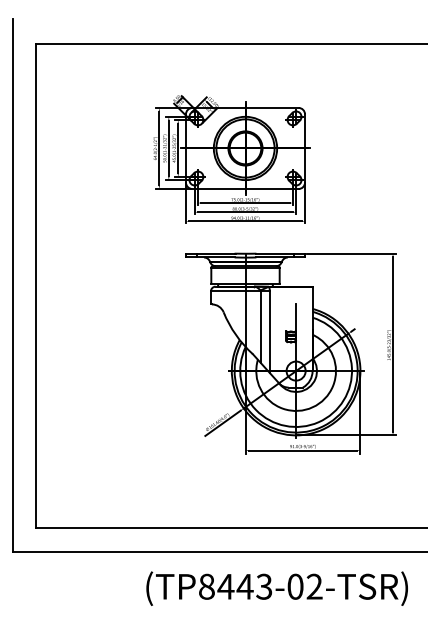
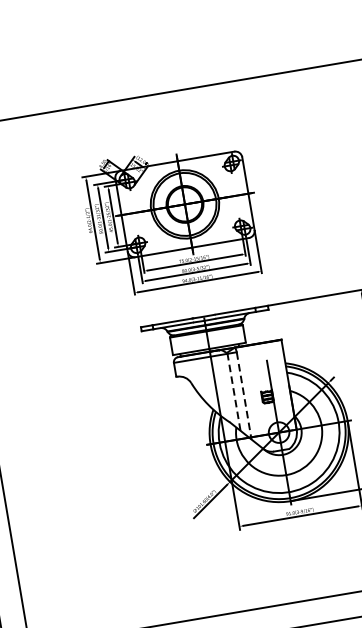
line: (261, 326) -> (234, 391), solid -> dashed
line: (269, 332) -> (243, 396), solid -> dashed

